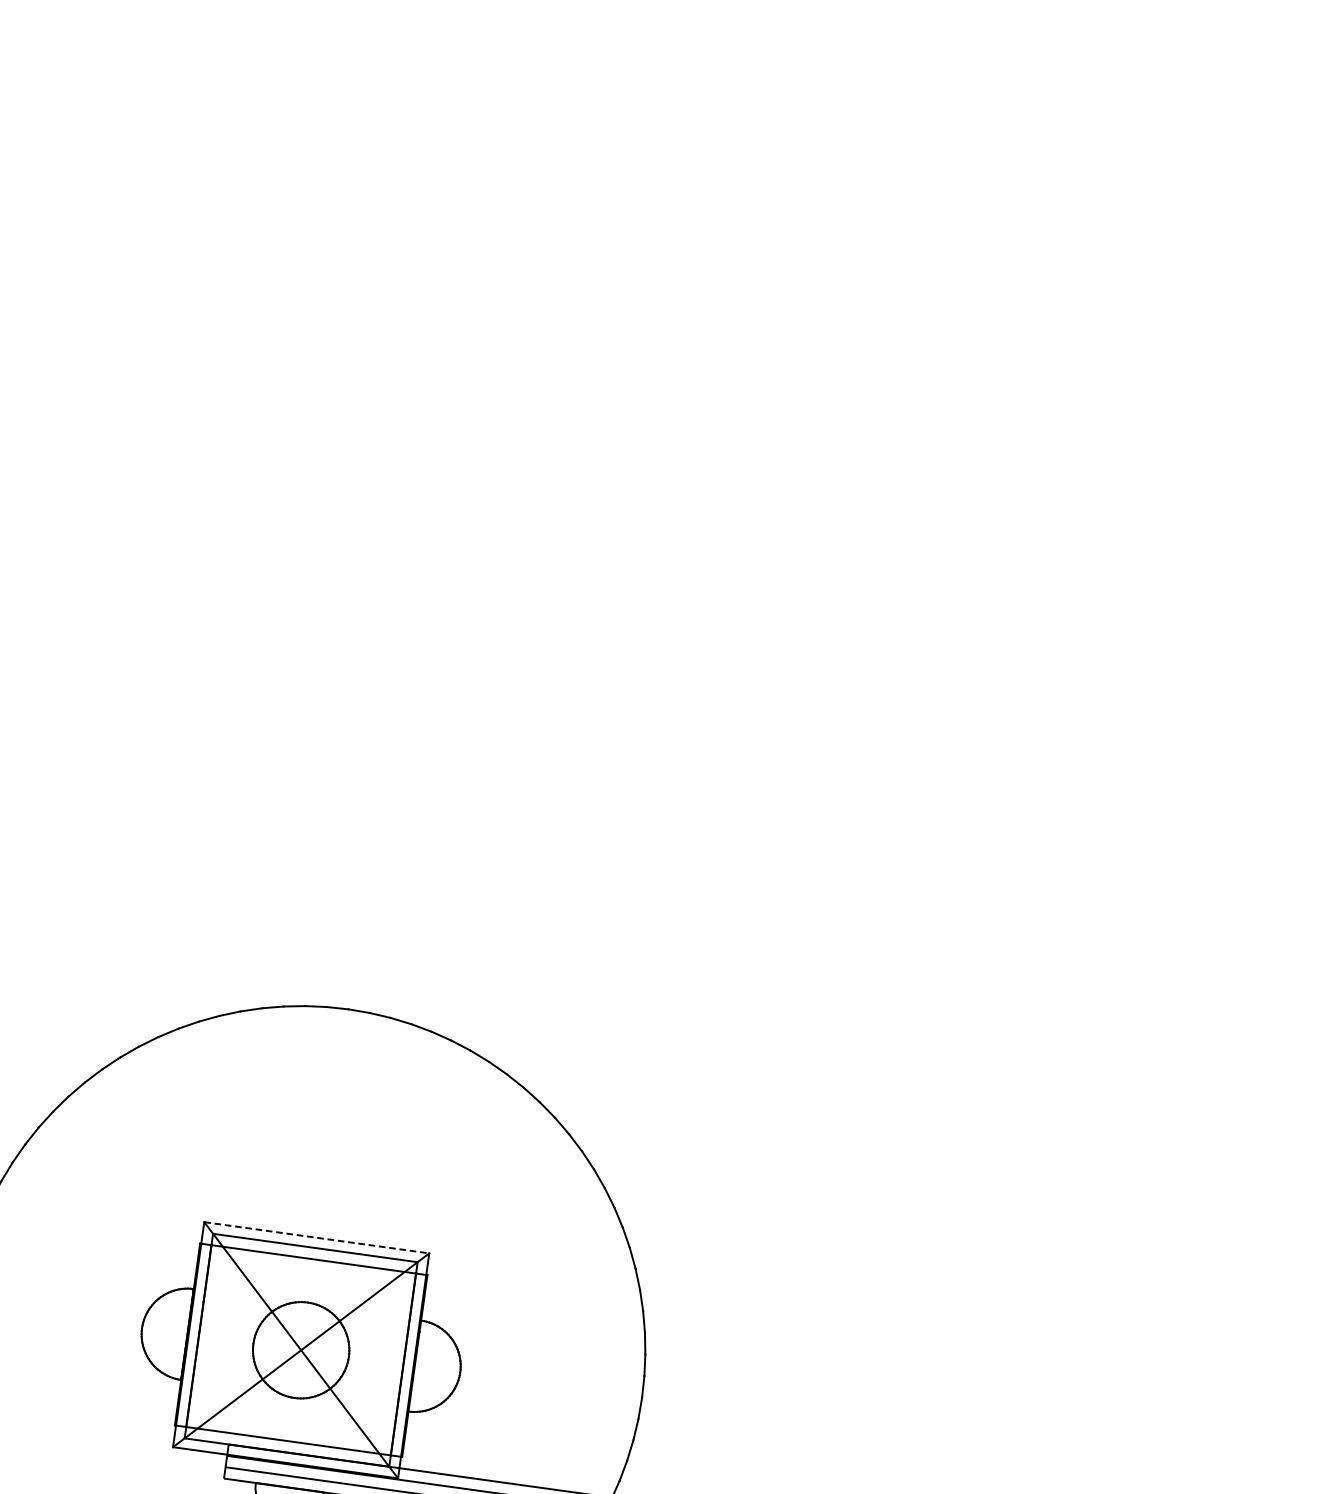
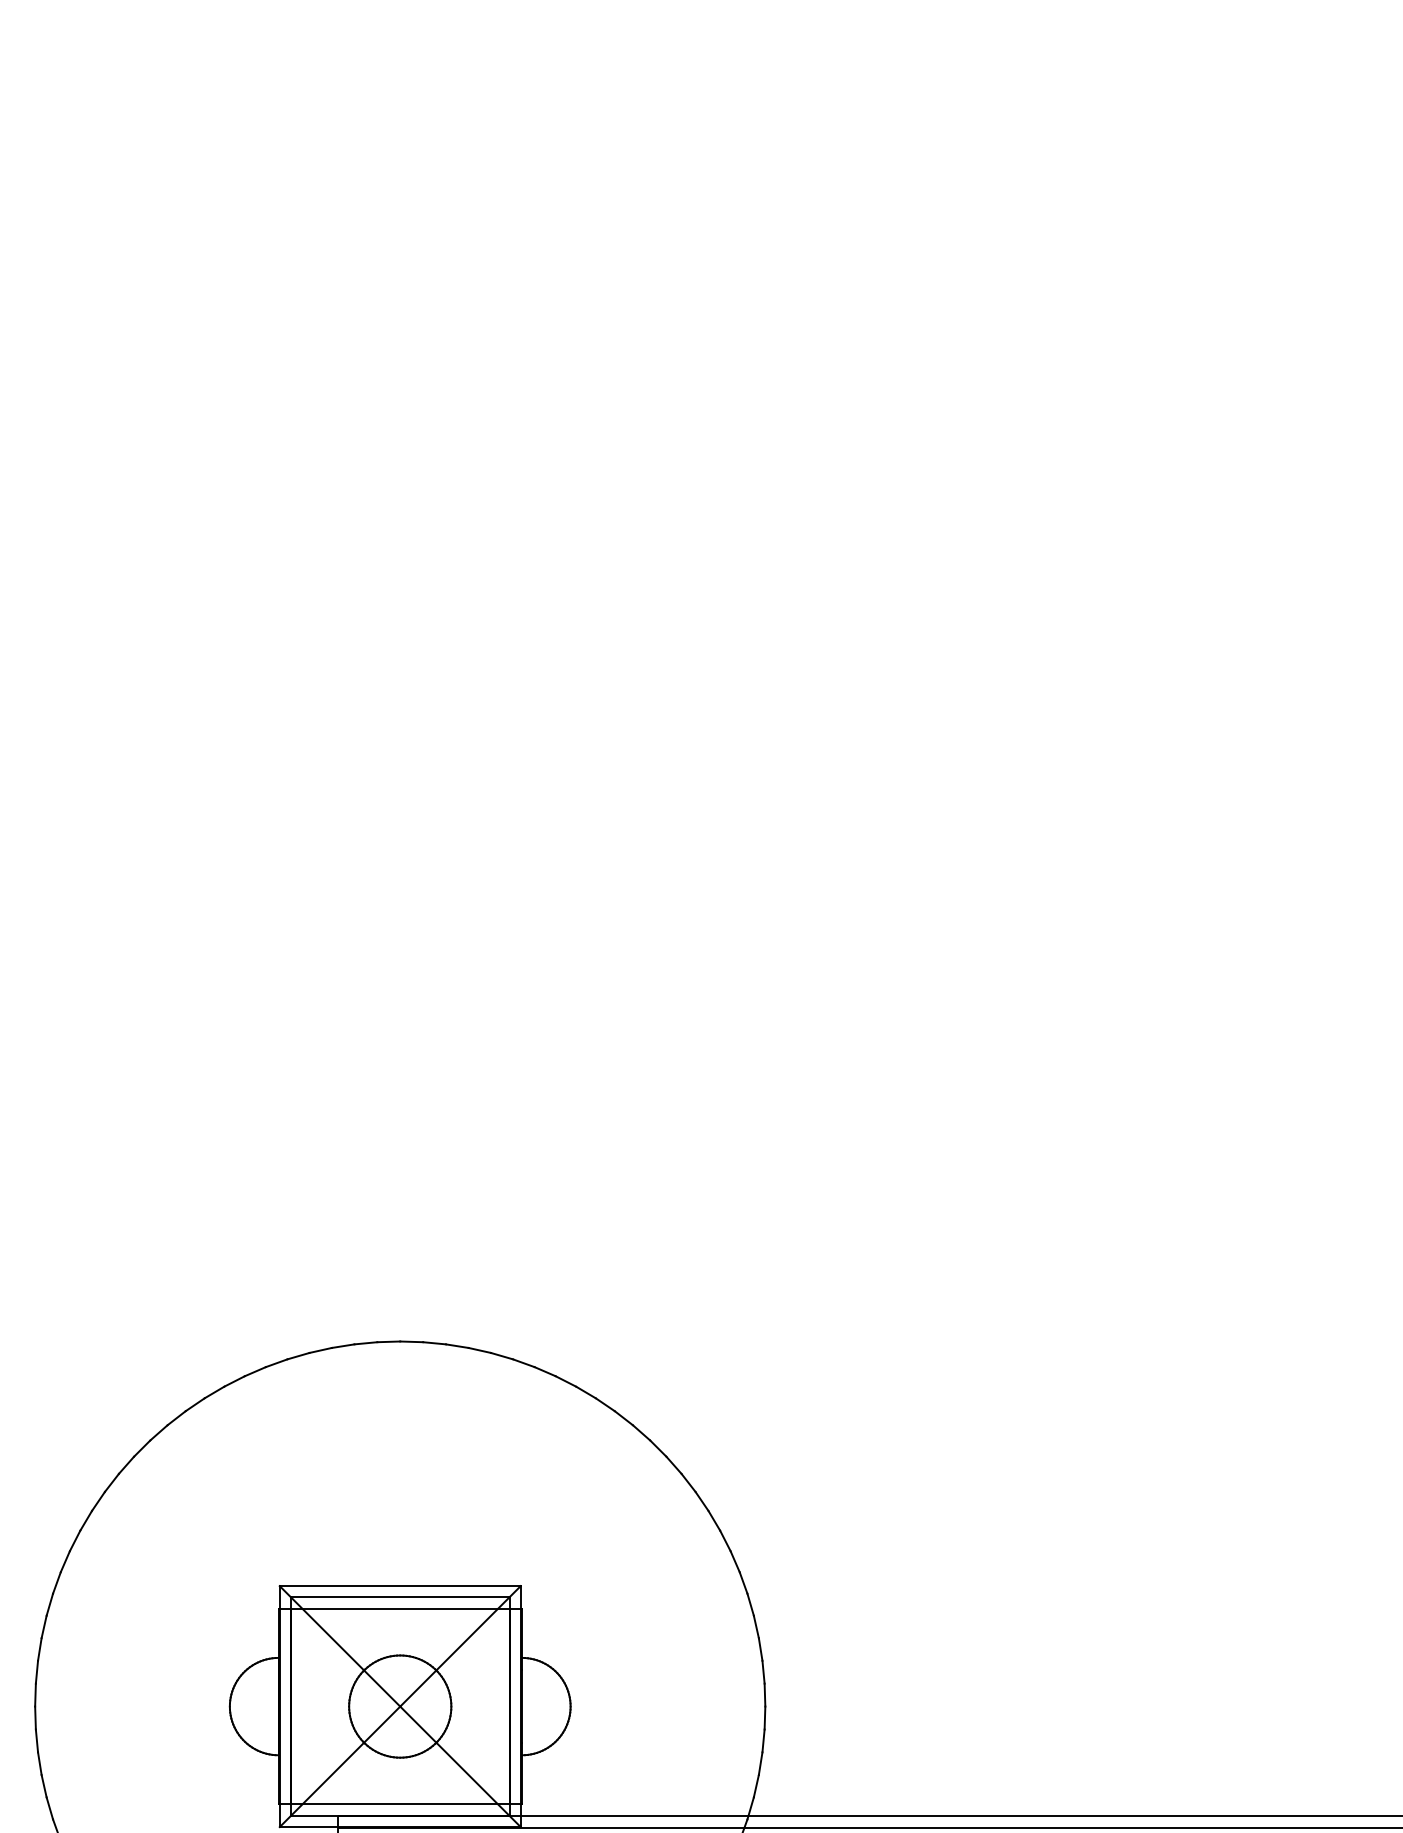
line: (316, 1238) -> (400, 1586), dashed -> solid

